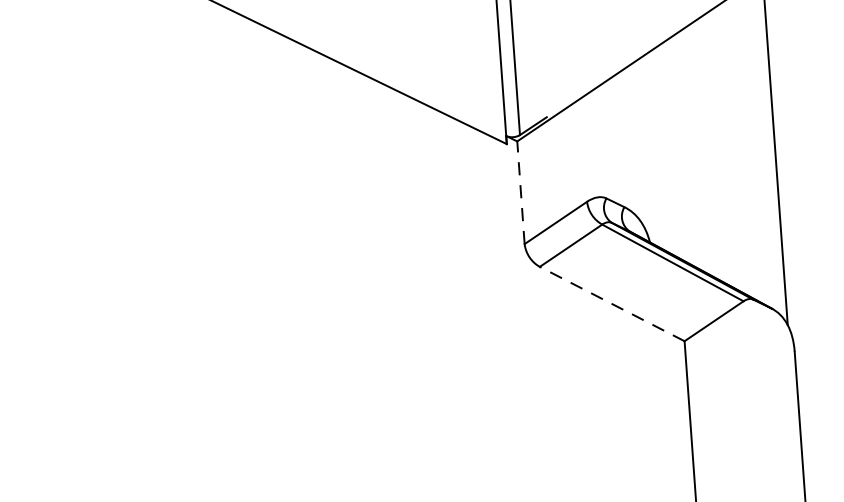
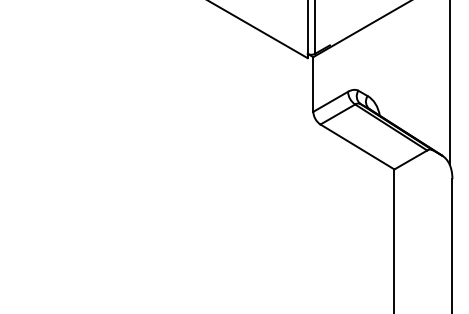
line: (521, 192) -> (313, 84), dashed -> solid
line: (612, 303) -> (357, 146), dashed -> solid

